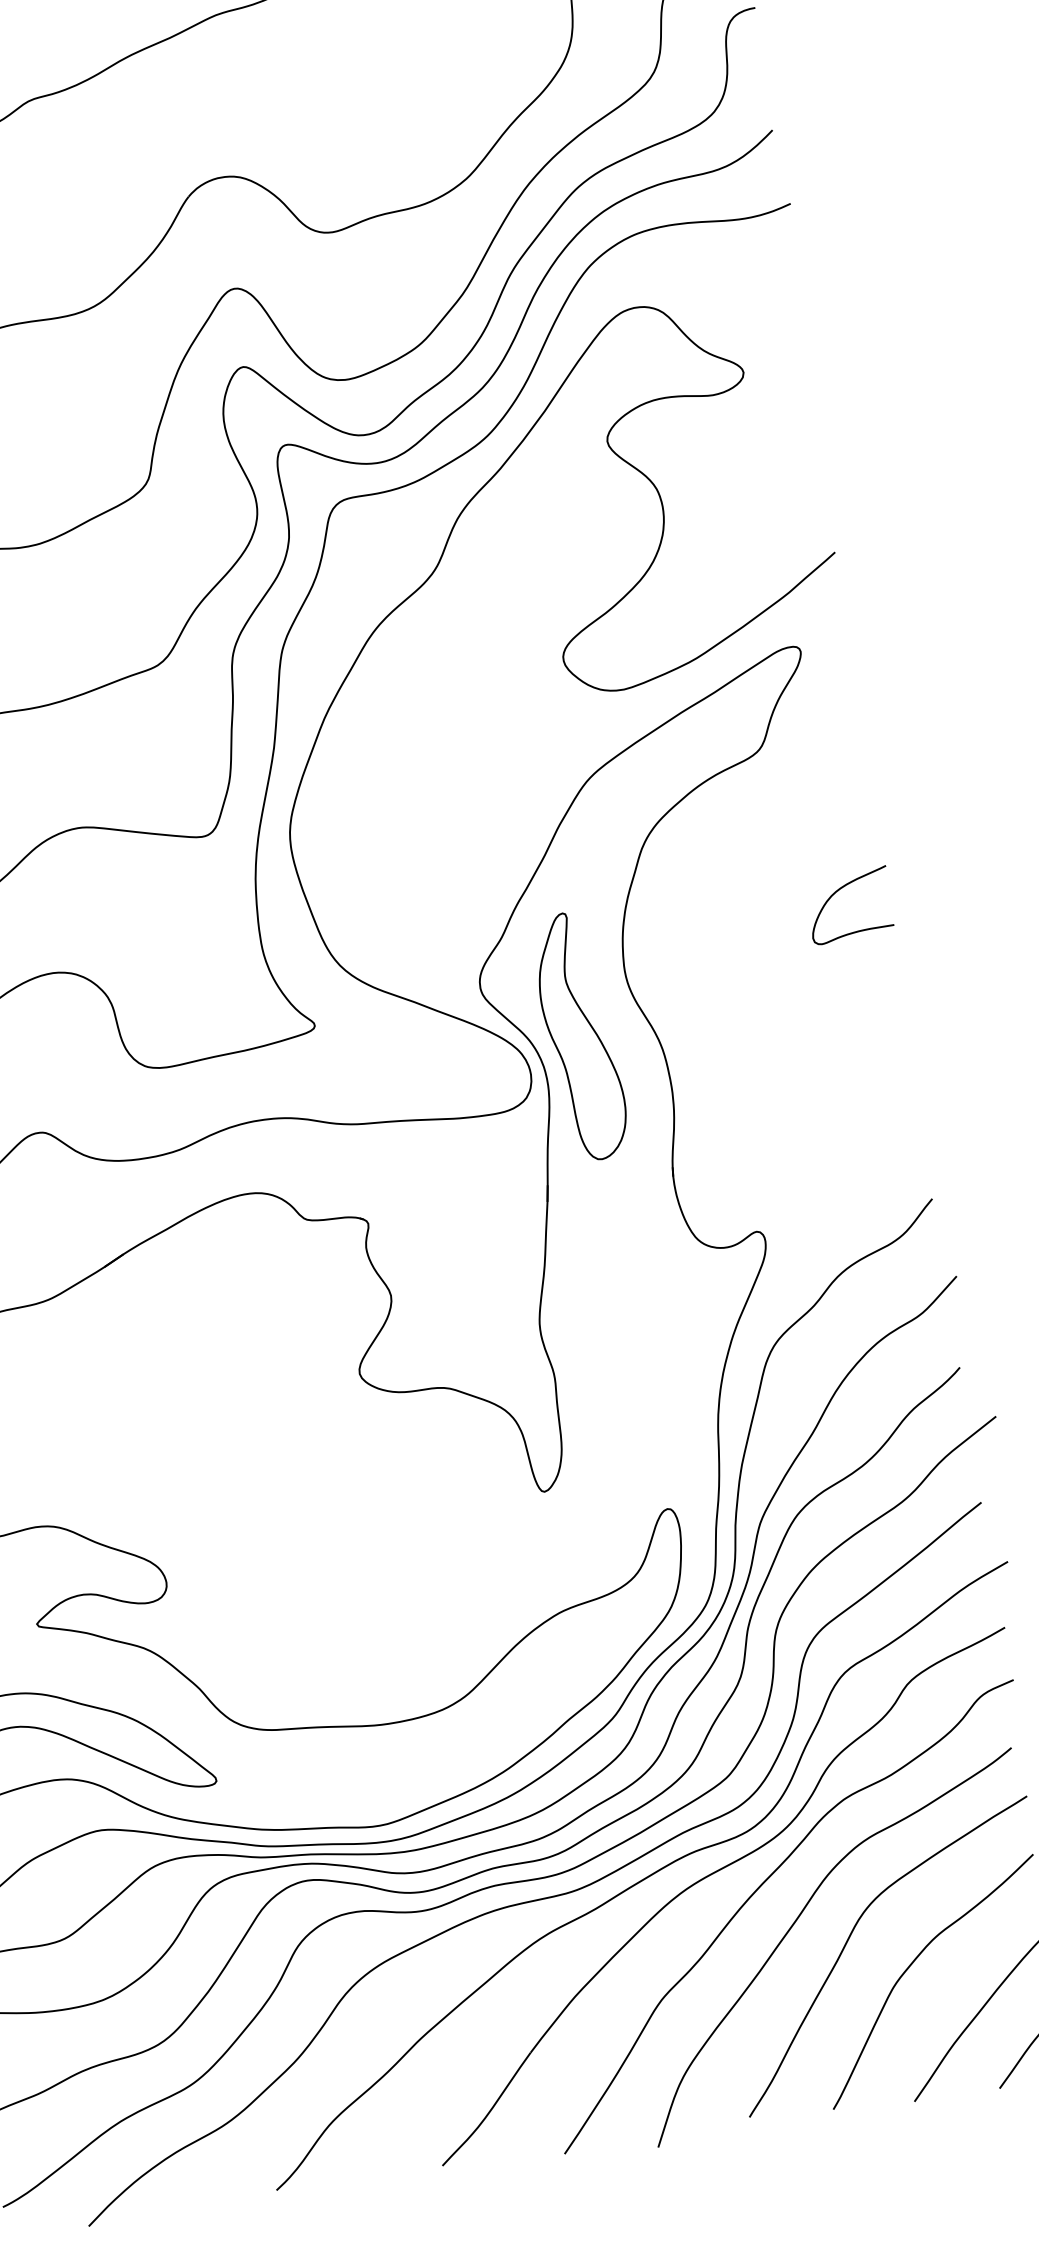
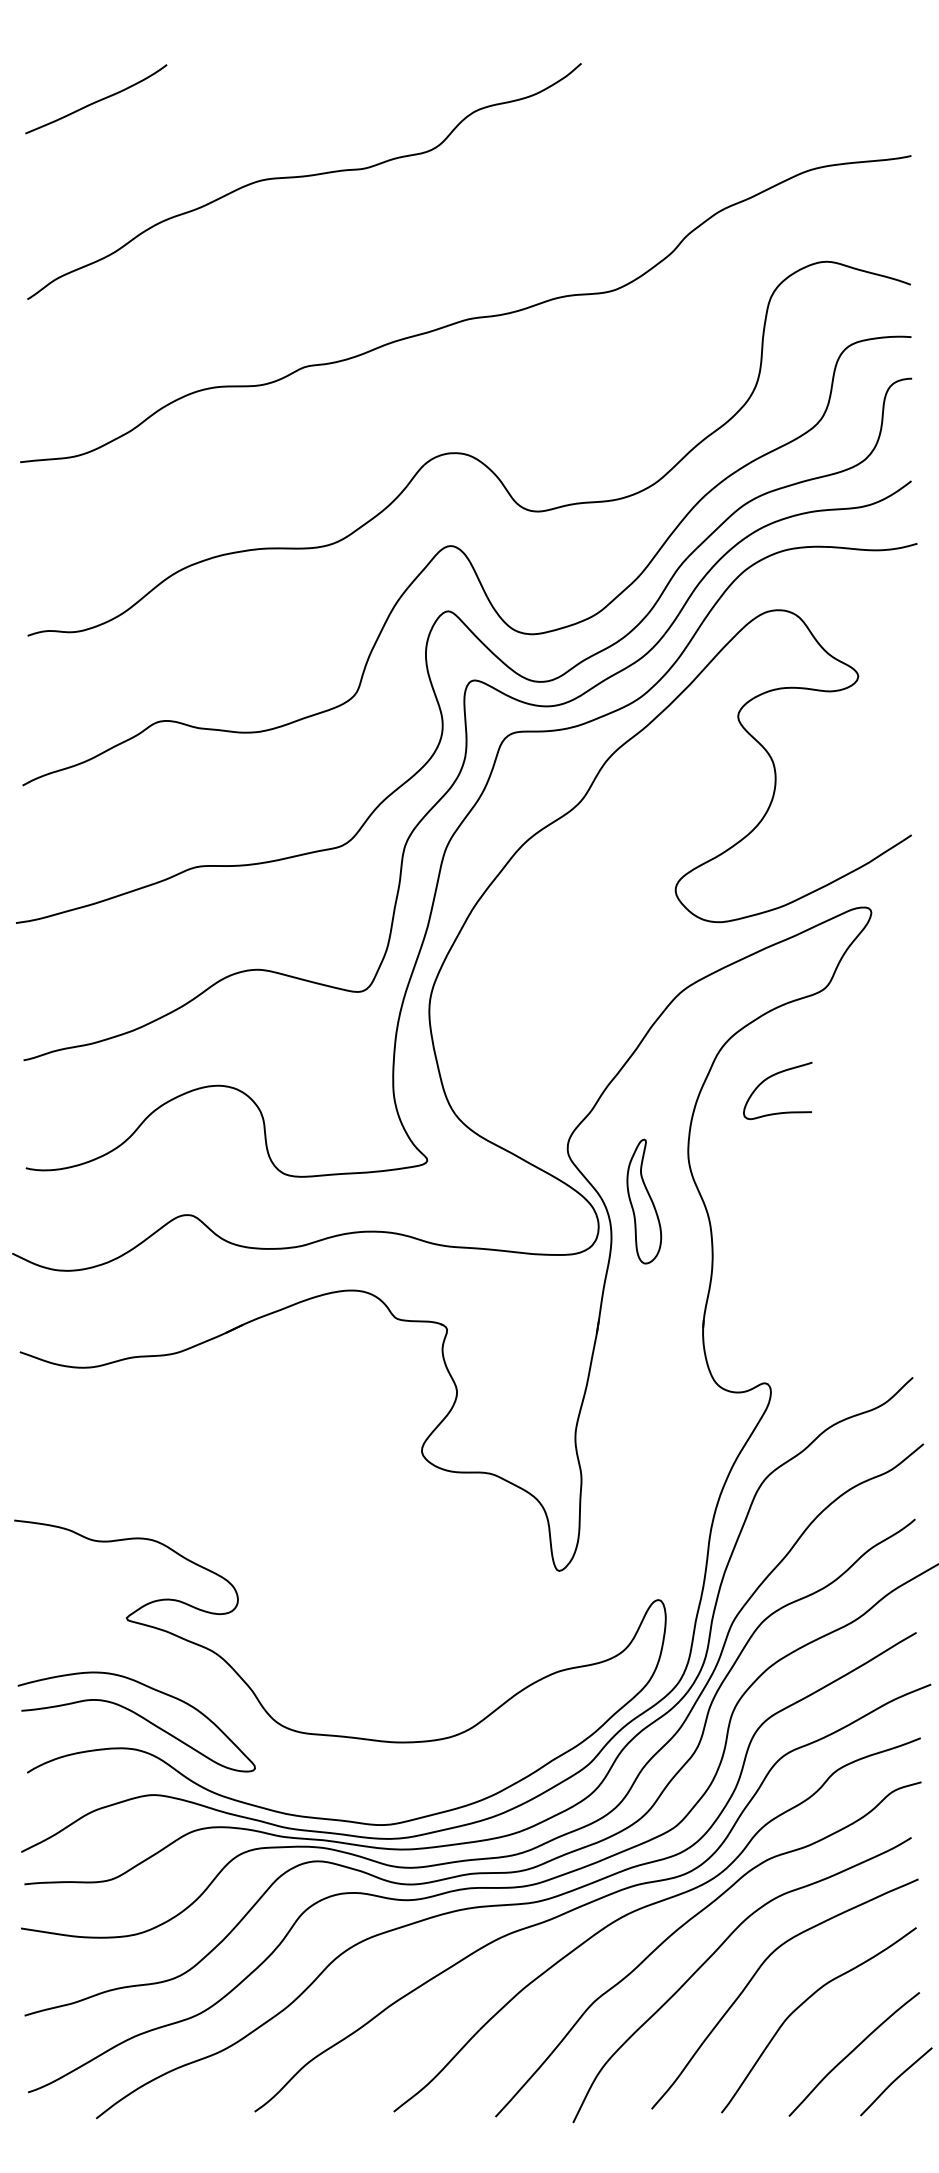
curve: (839, 890) -> (771, 1077), moved
part: (581, 1036) -> (644, 1201), size x0.6

